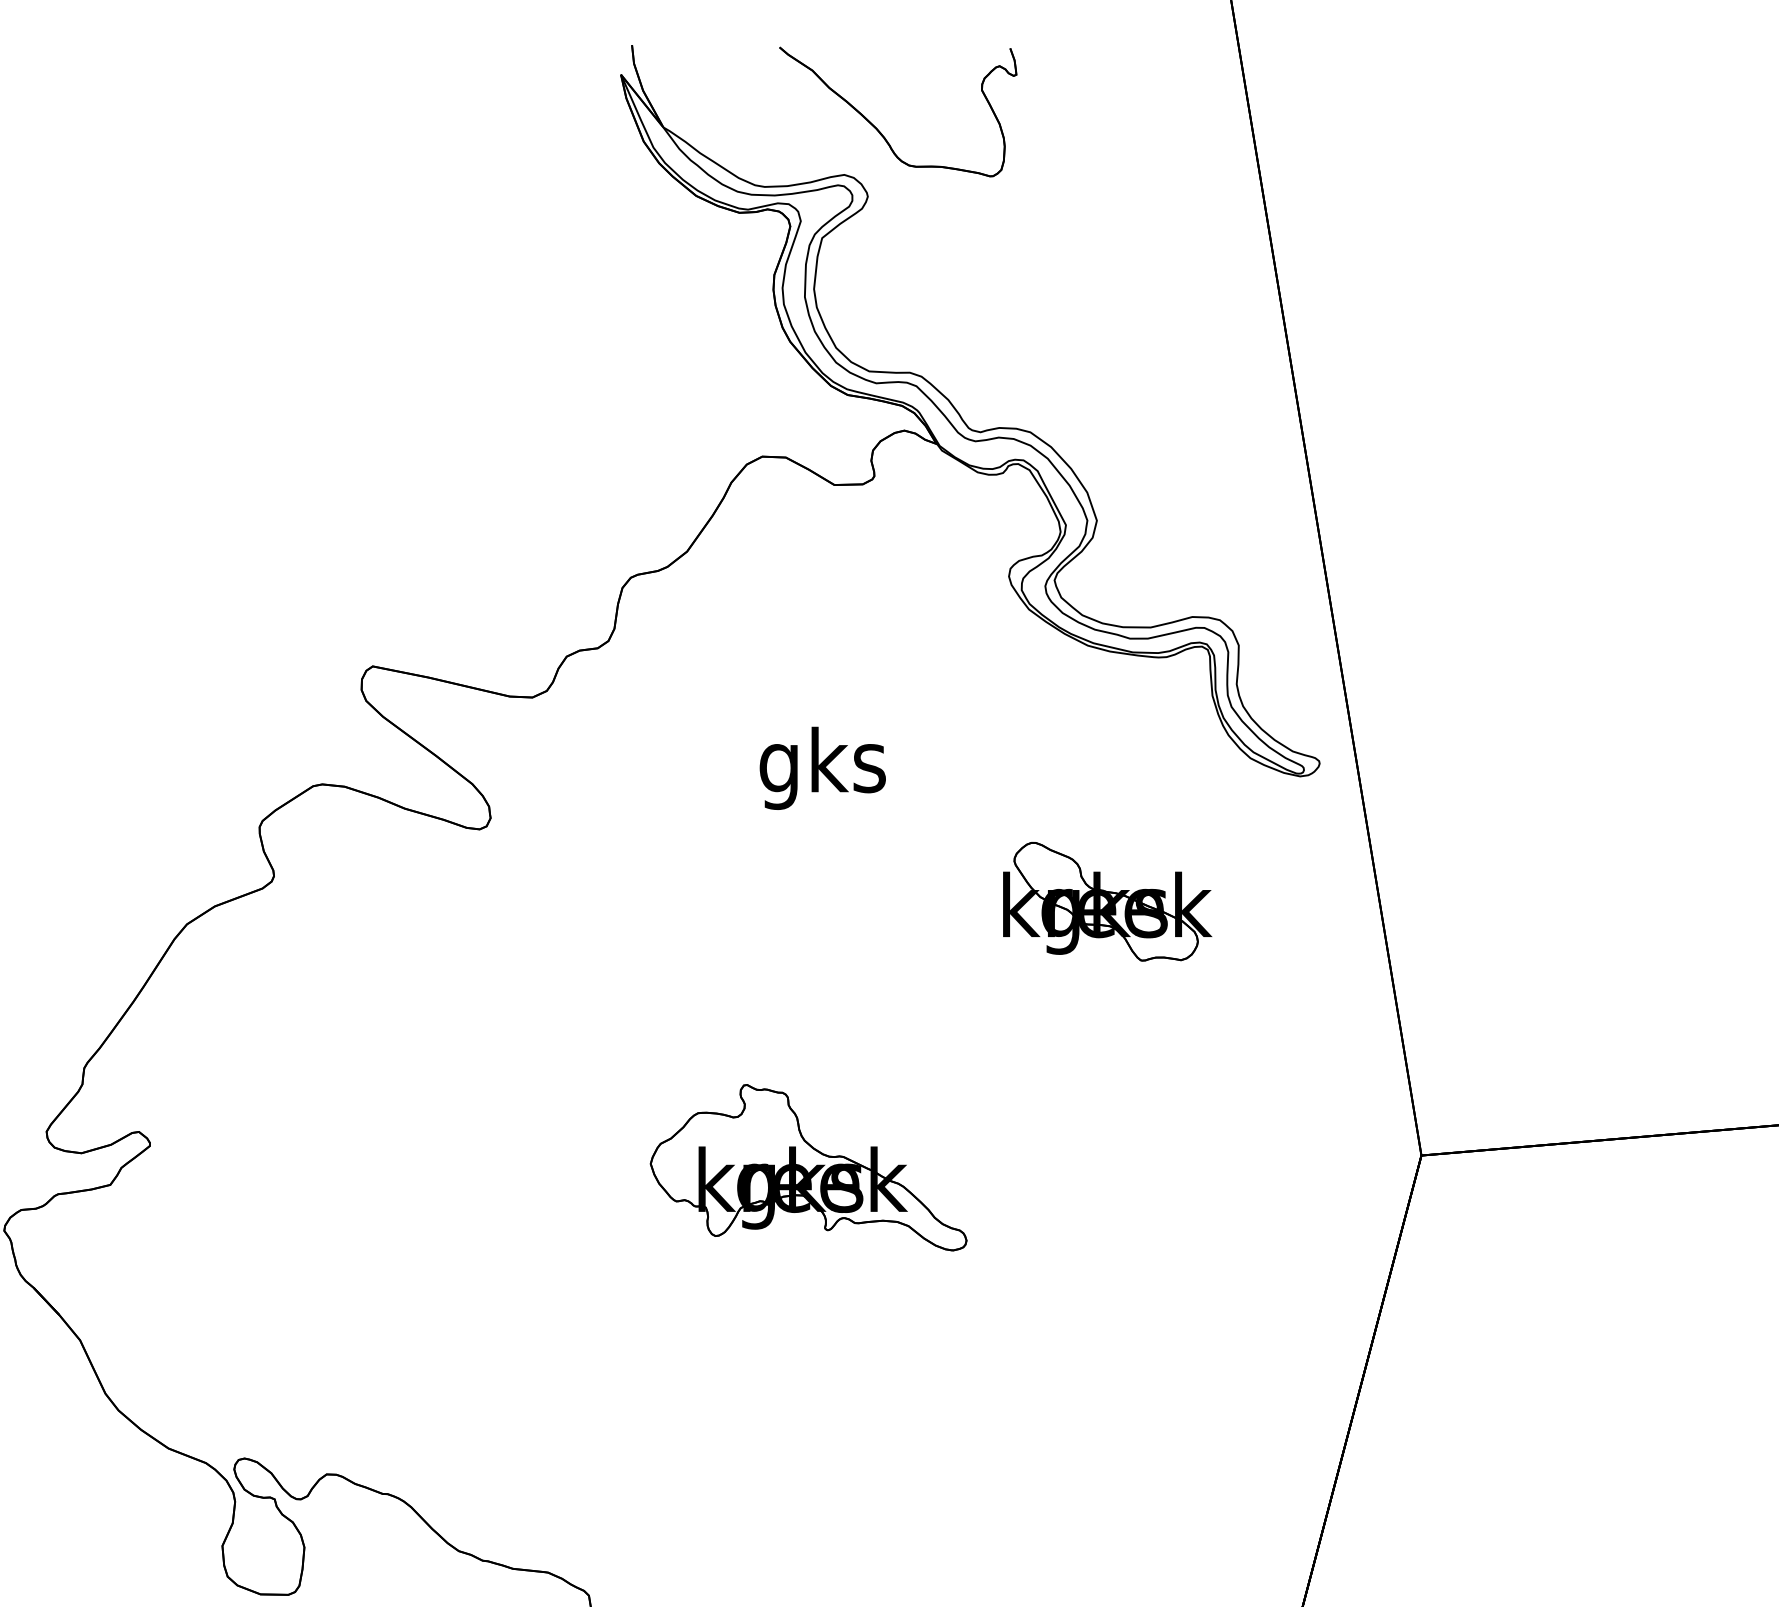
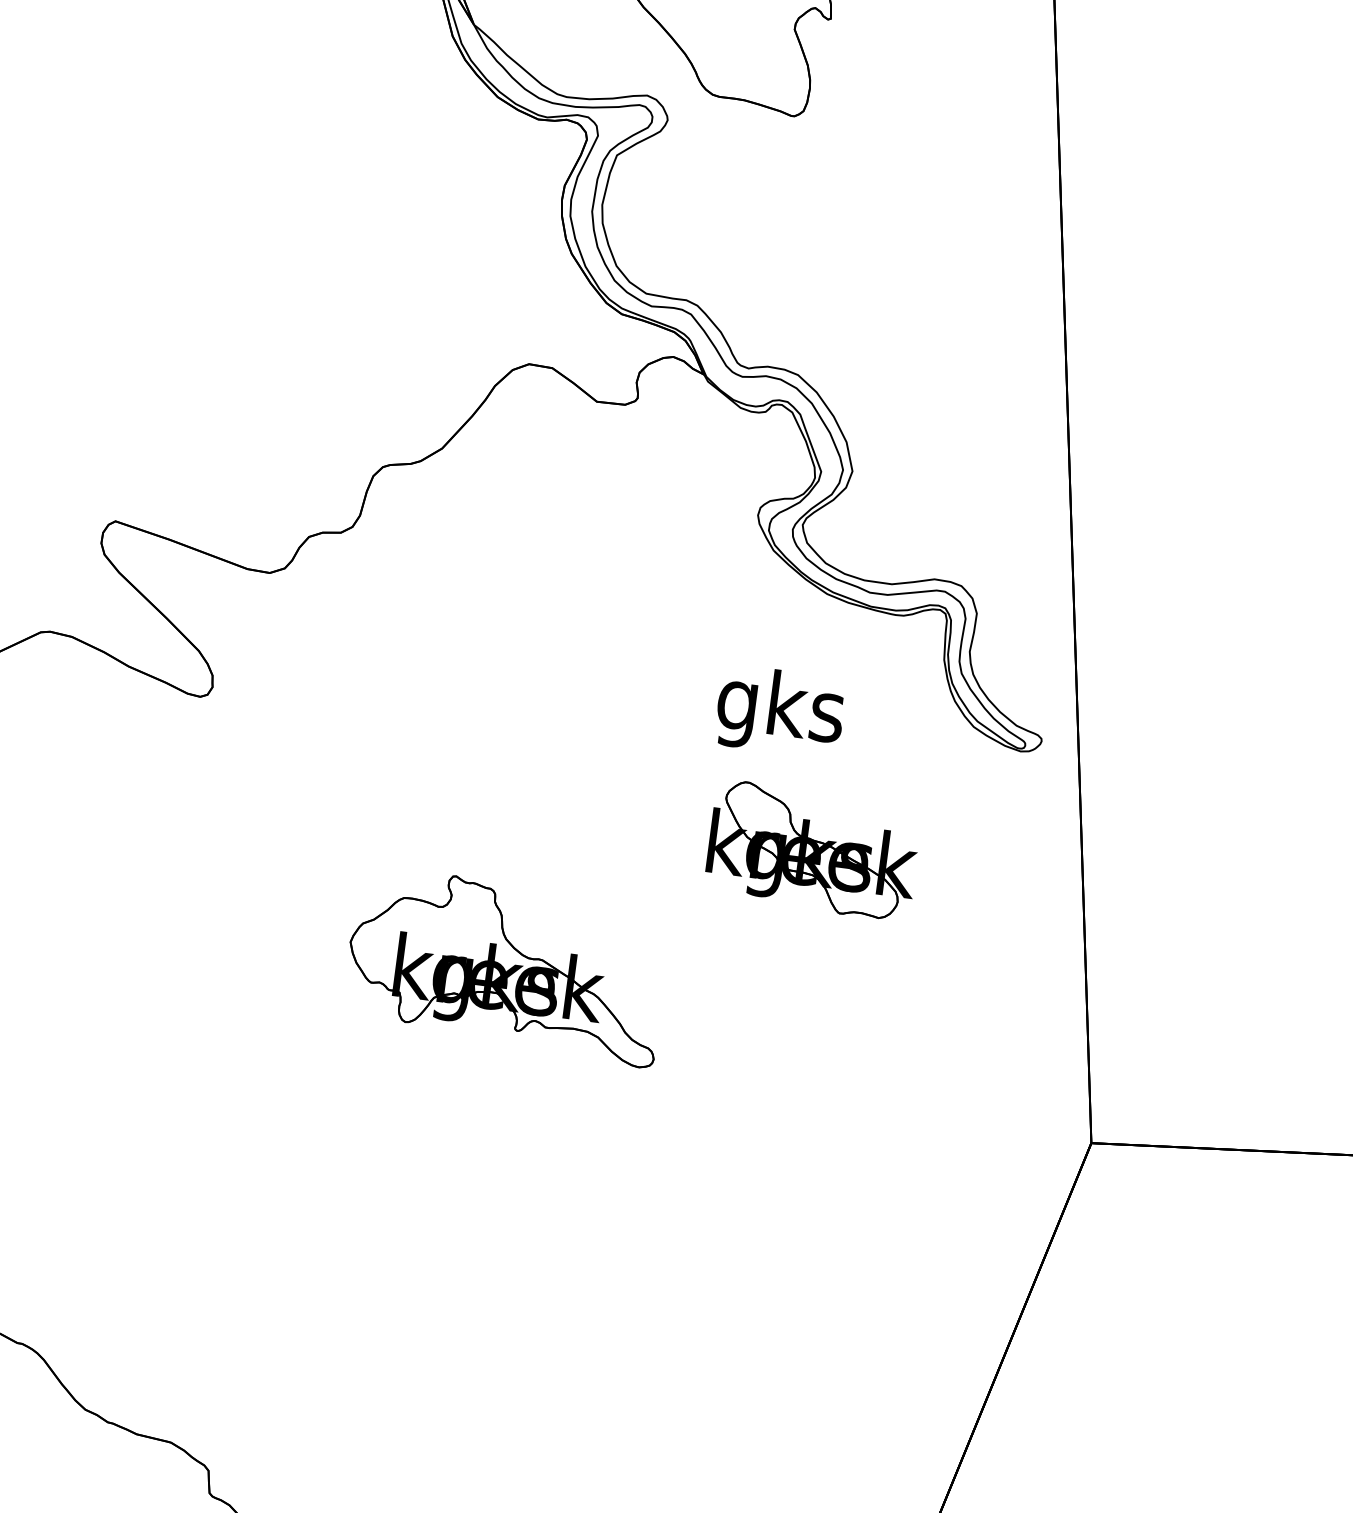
text: (822, 767) -> (780, 710), moved
part: (808, 1167) -> (506, 966), moved

